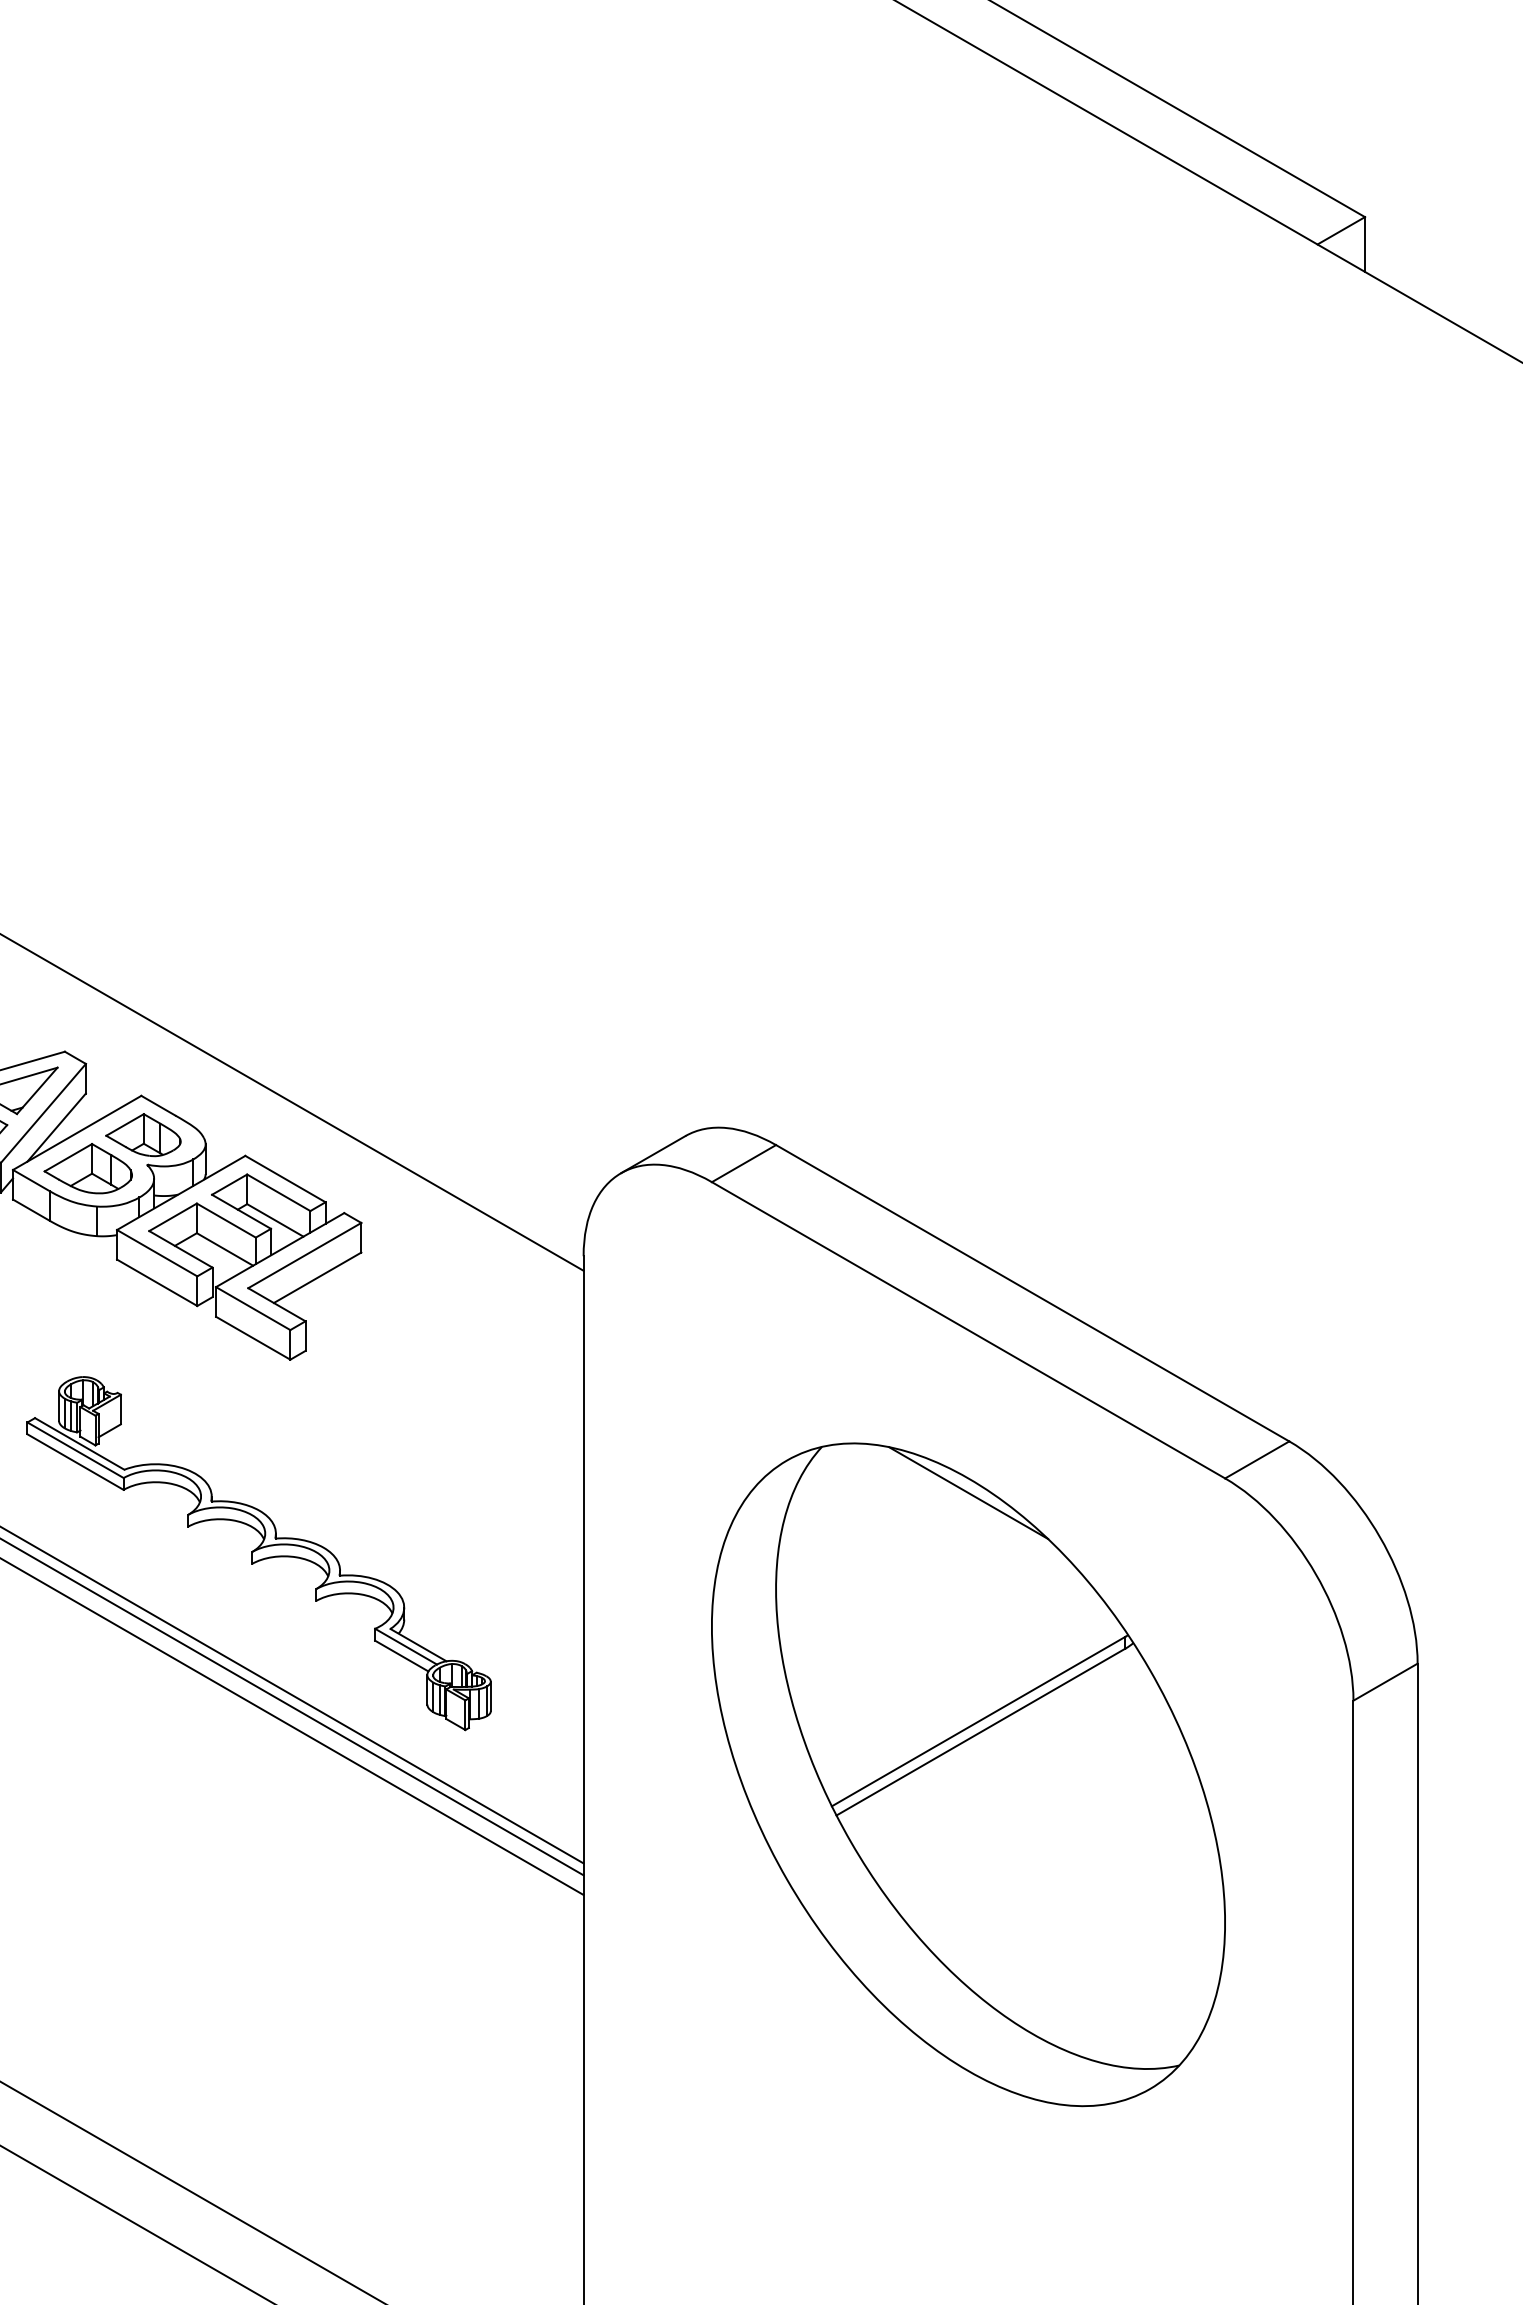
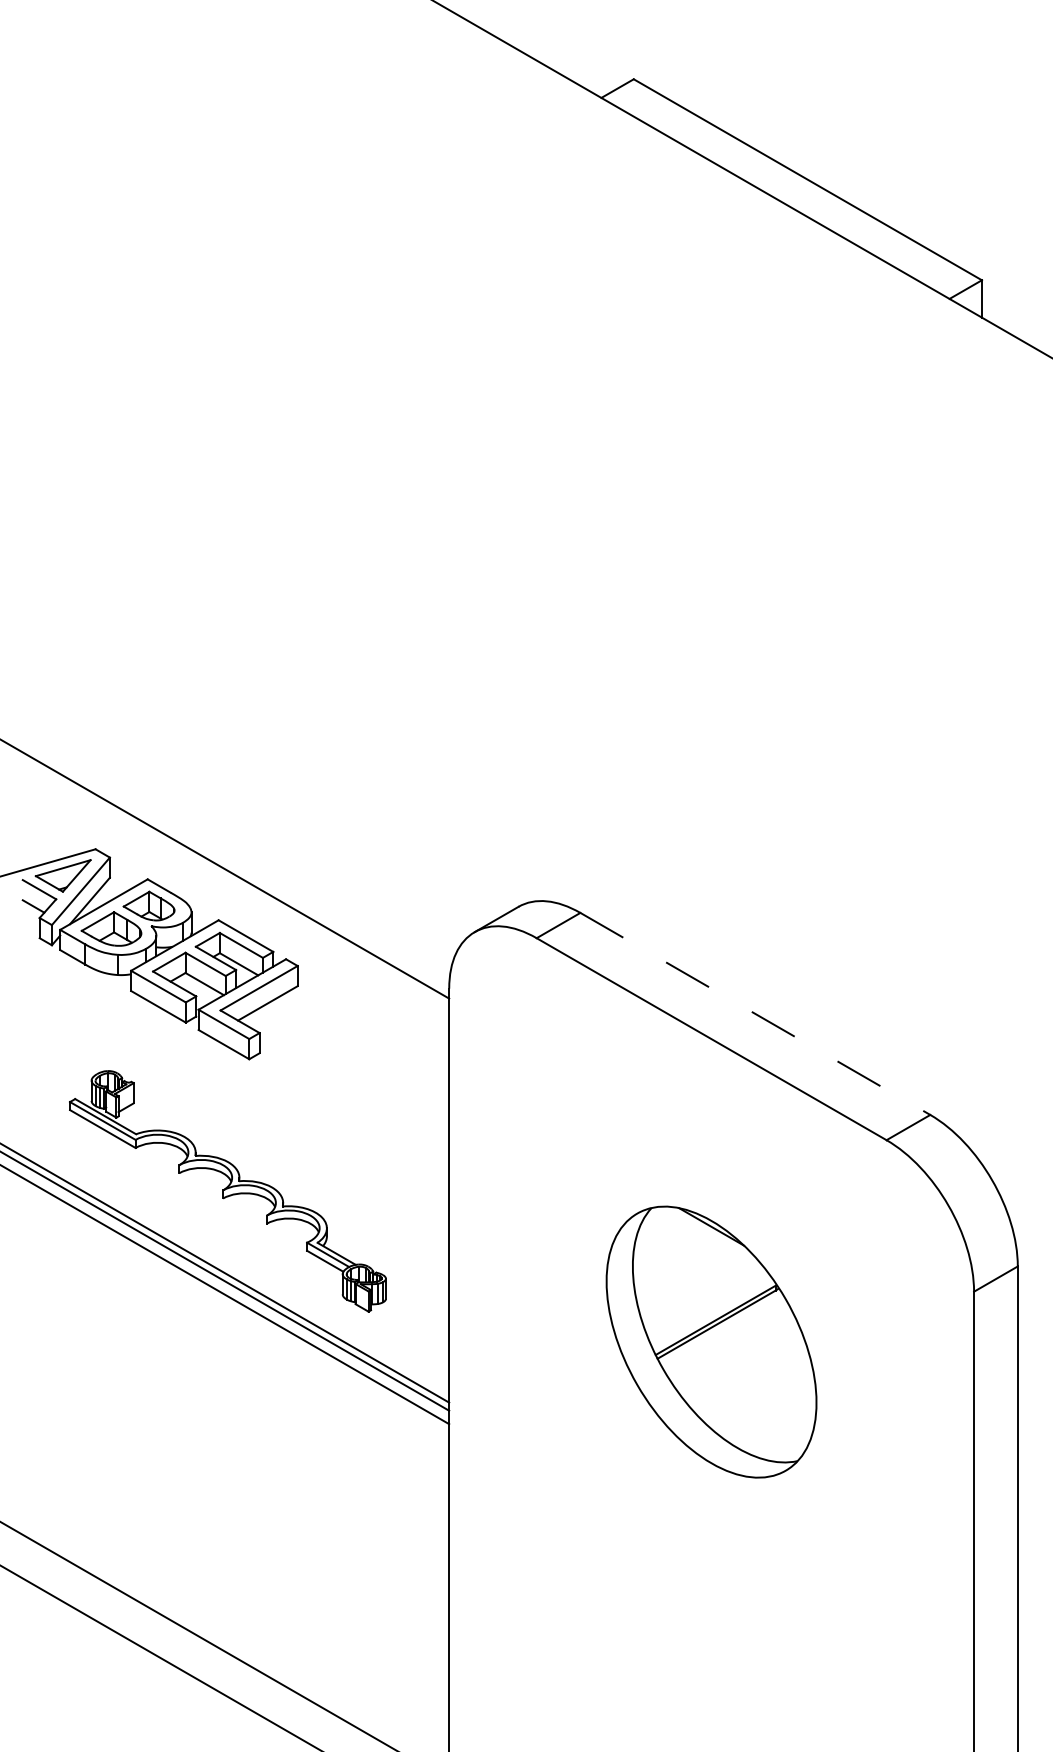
line: (1032, 1294) -> (755, 1014), solid -> dashed
part: (968, 1773) -> (711, 1341), size x0.6

